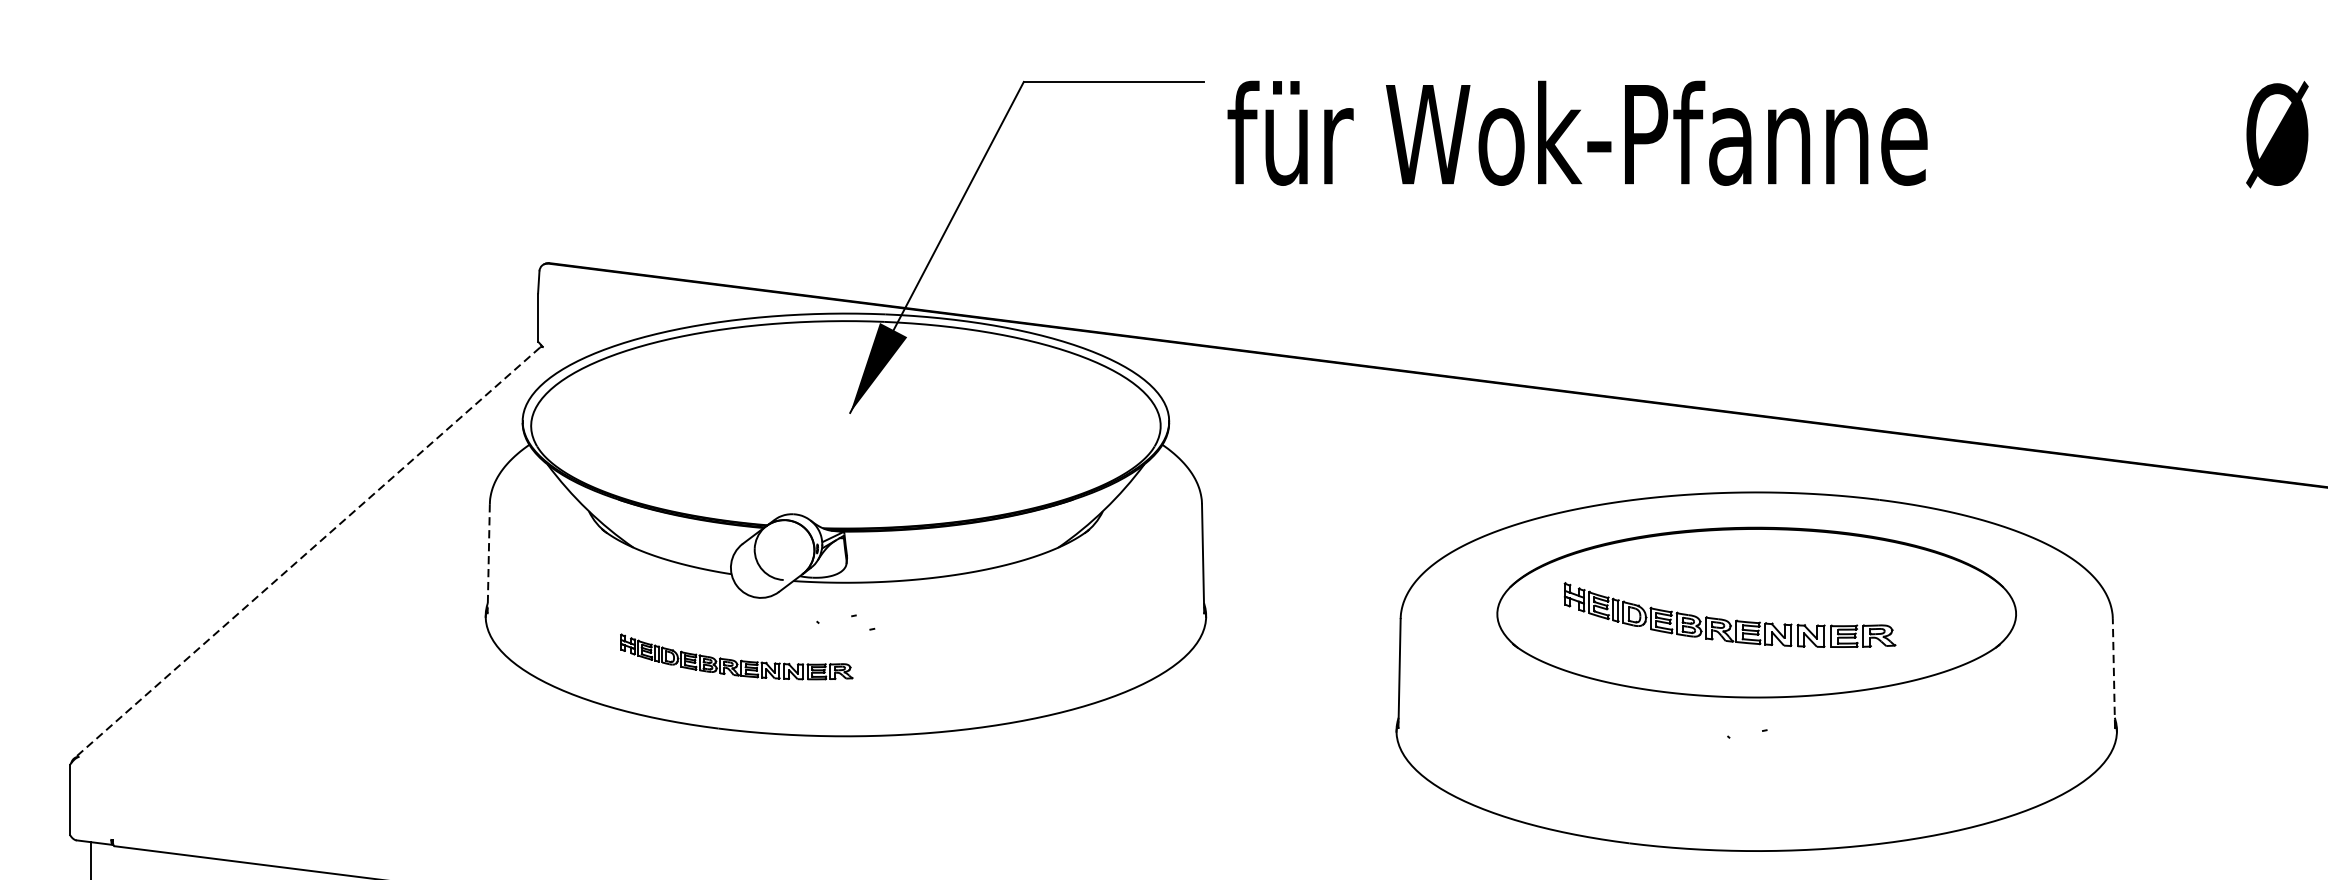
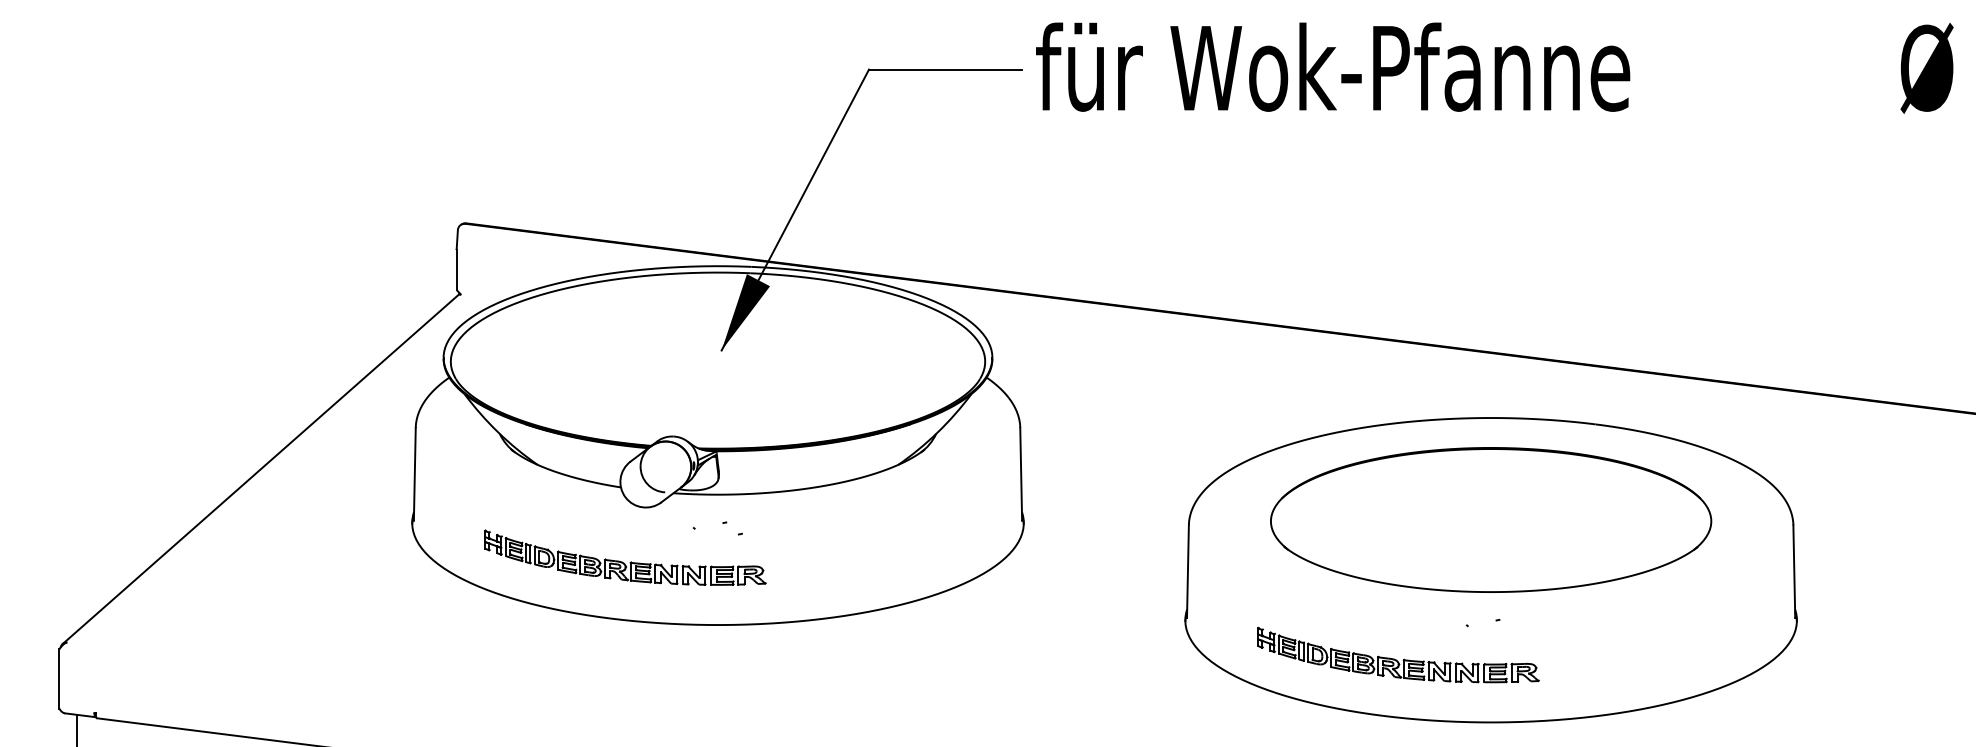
text: (1767, 133) -> (1494, 67), moved
line: (306, 553) -> (260, 469), dashed -> solid
line: (488, 558) -> (414, 474), dashed -> solid
part: (1730, 614) -> (1398, 654), moved
part: (736, 656) -> (625, 557), size x1.43
line: (2114, 673) -> (1794, 571), dashed -> solid

